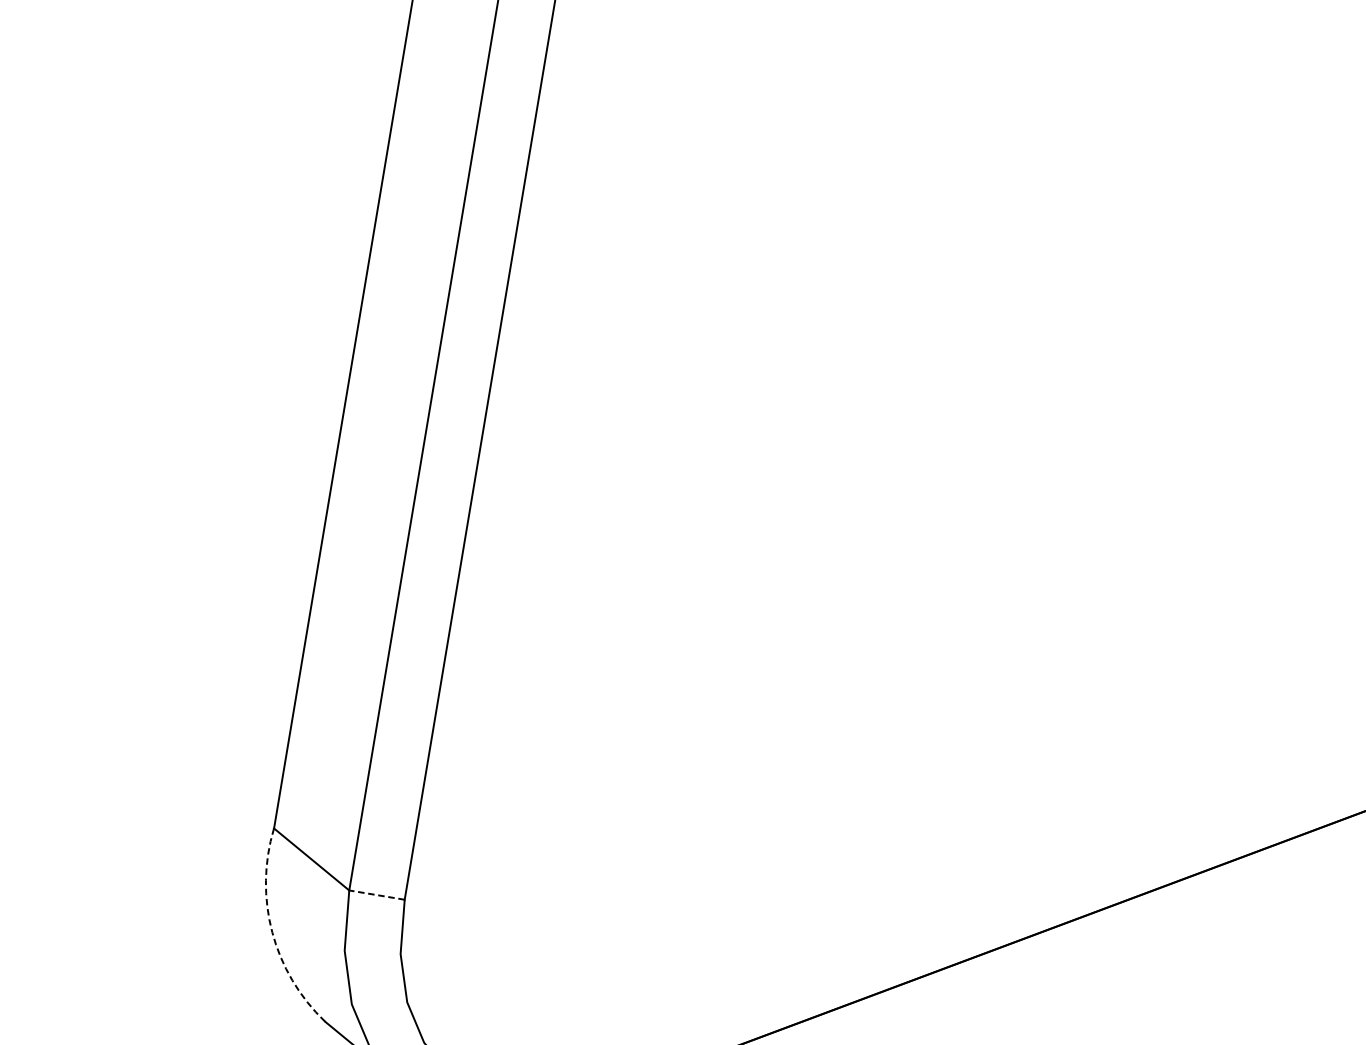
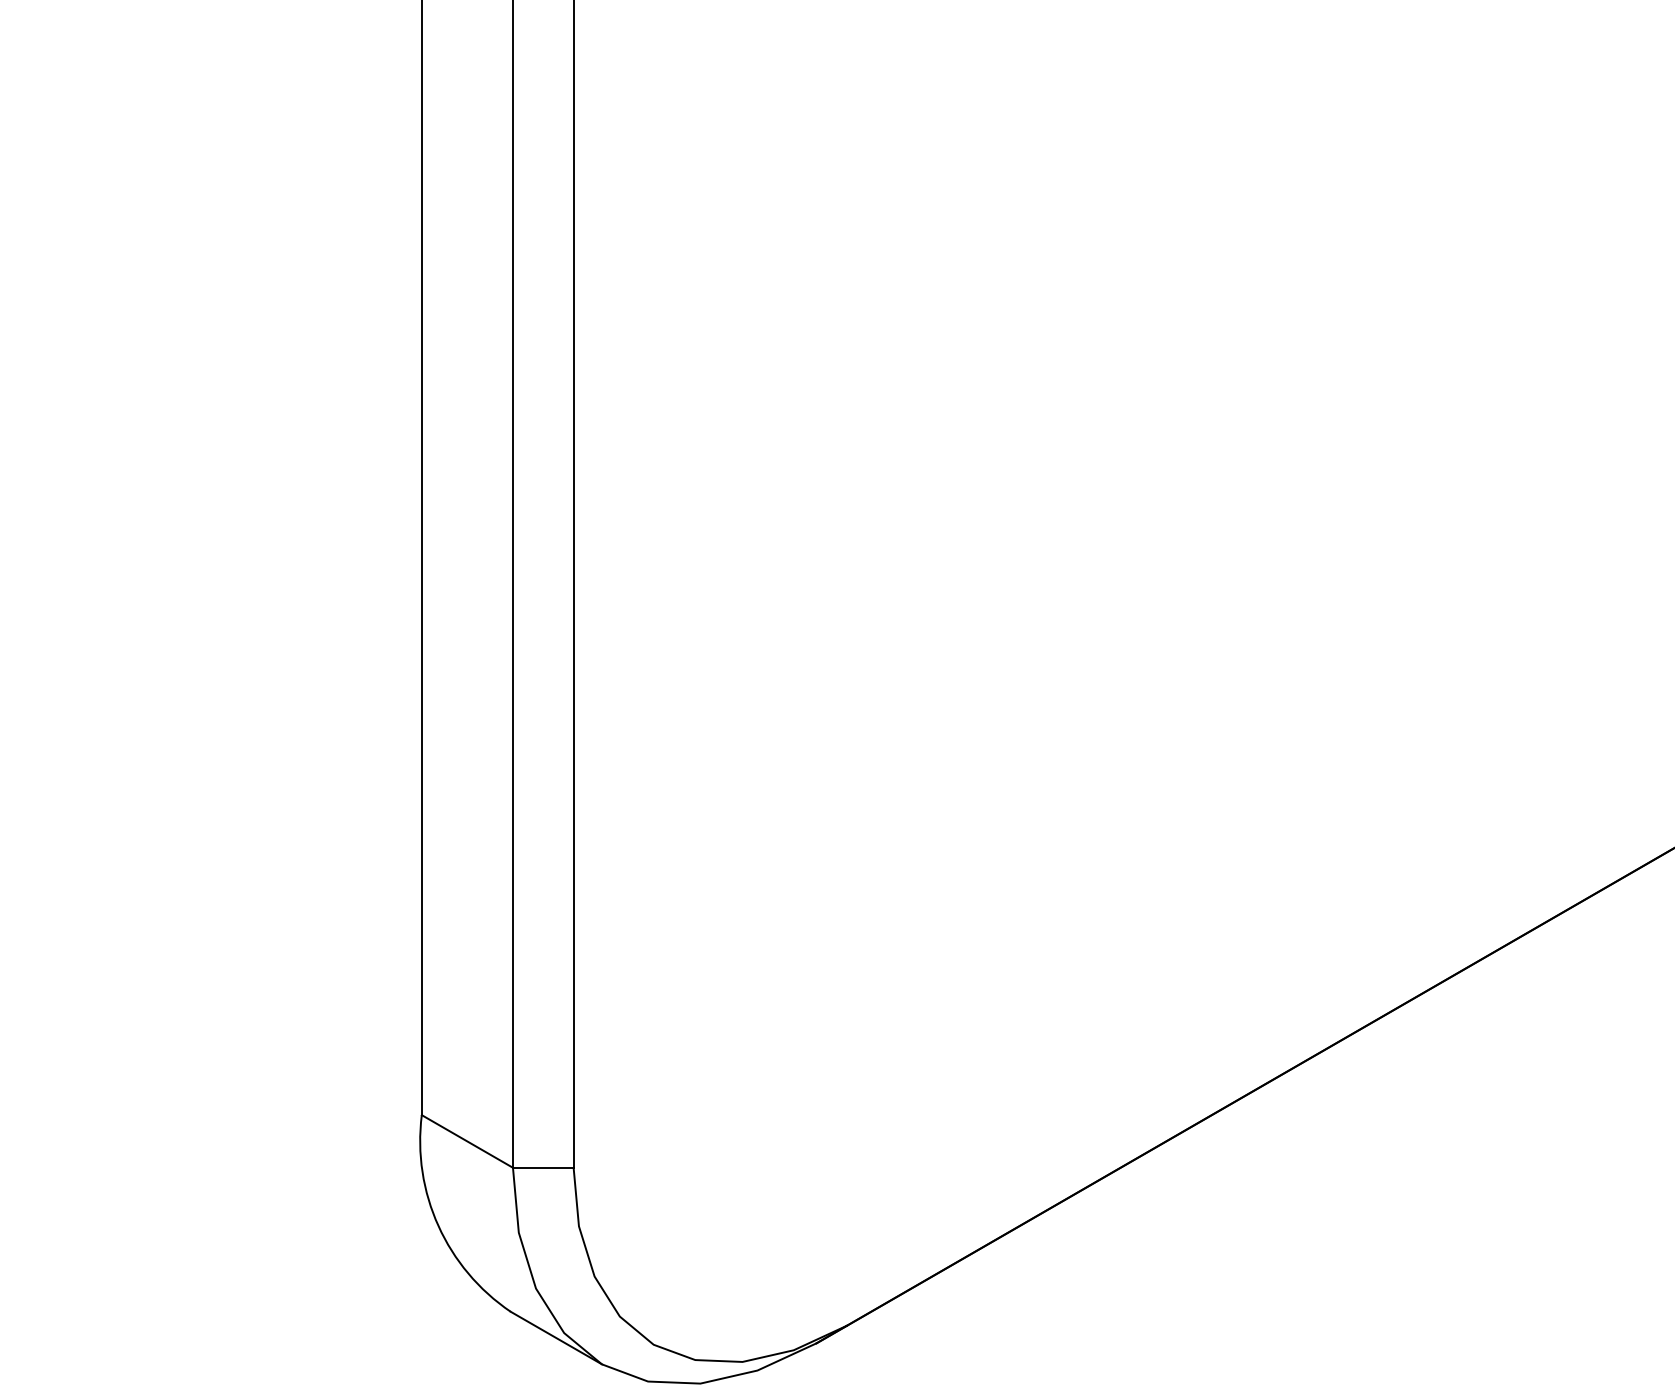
line: (376, 894) -> (542, 1167), dashed -> solid
arc: (272, 932) -> (438, 1226), dashed -> solid

